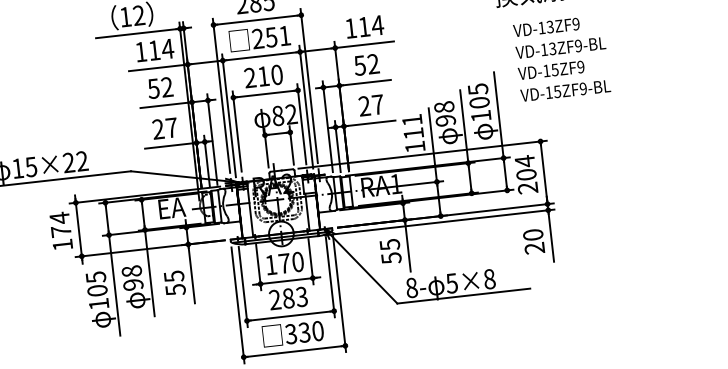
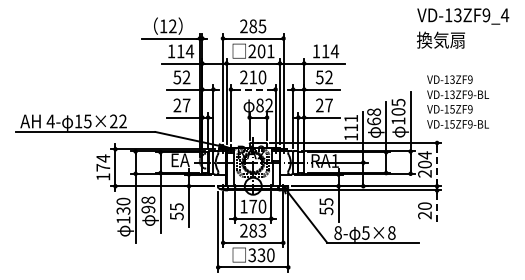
text: (271, 37) -> (261, 51), 251 -> 201
text: (562, 57) -> (458, 101), moved
line: (266, 93) -> (253, 89), solid -> dashed
text: (446, 120) -> (374, 121), 98 -> 68
line: (544, 174) -> (437, 165), solid -> dashed
line: (552, 239) -> (437, 210), solid -> dashed
text: (96, 282) -> (123, 205), 105 -> 130

